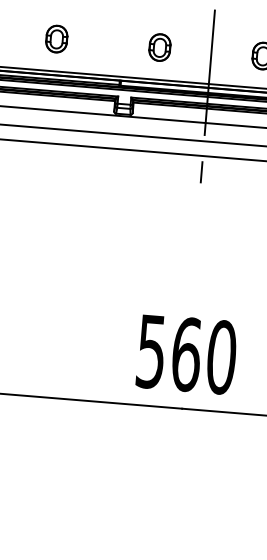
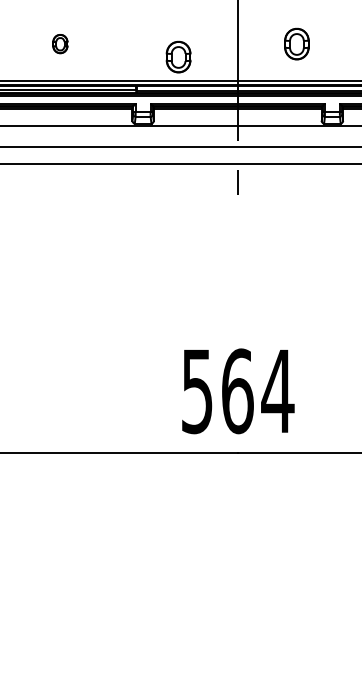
part: (57, 38) -> (60, 43), size x0.6
part: (159, 47) -> (178, 56), moved
text: (221, 357) -> (277, 391), 560 -> 564

